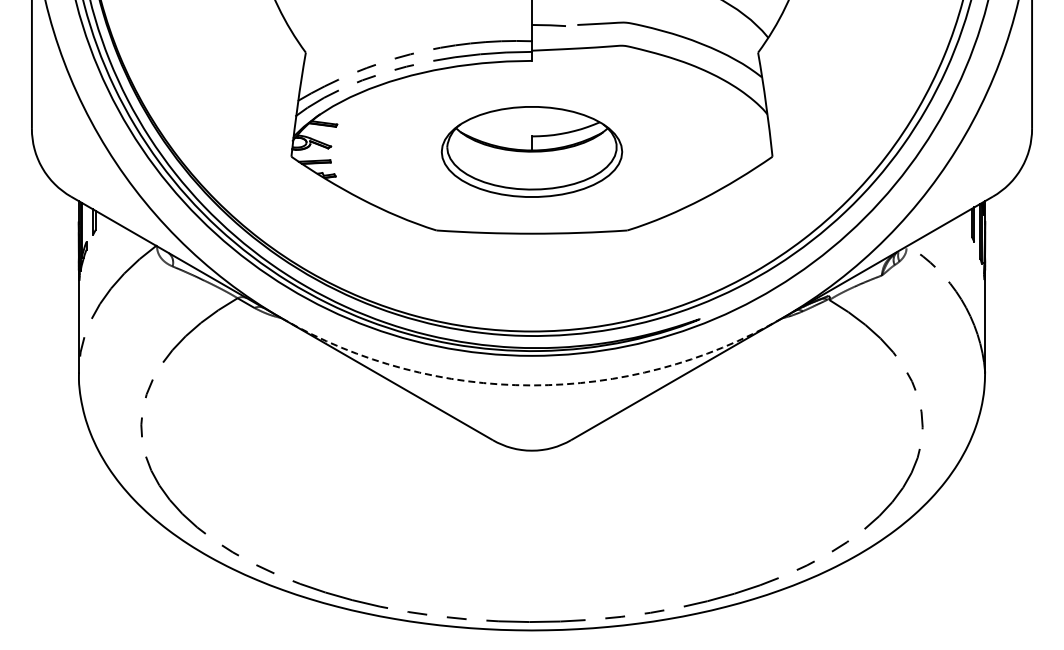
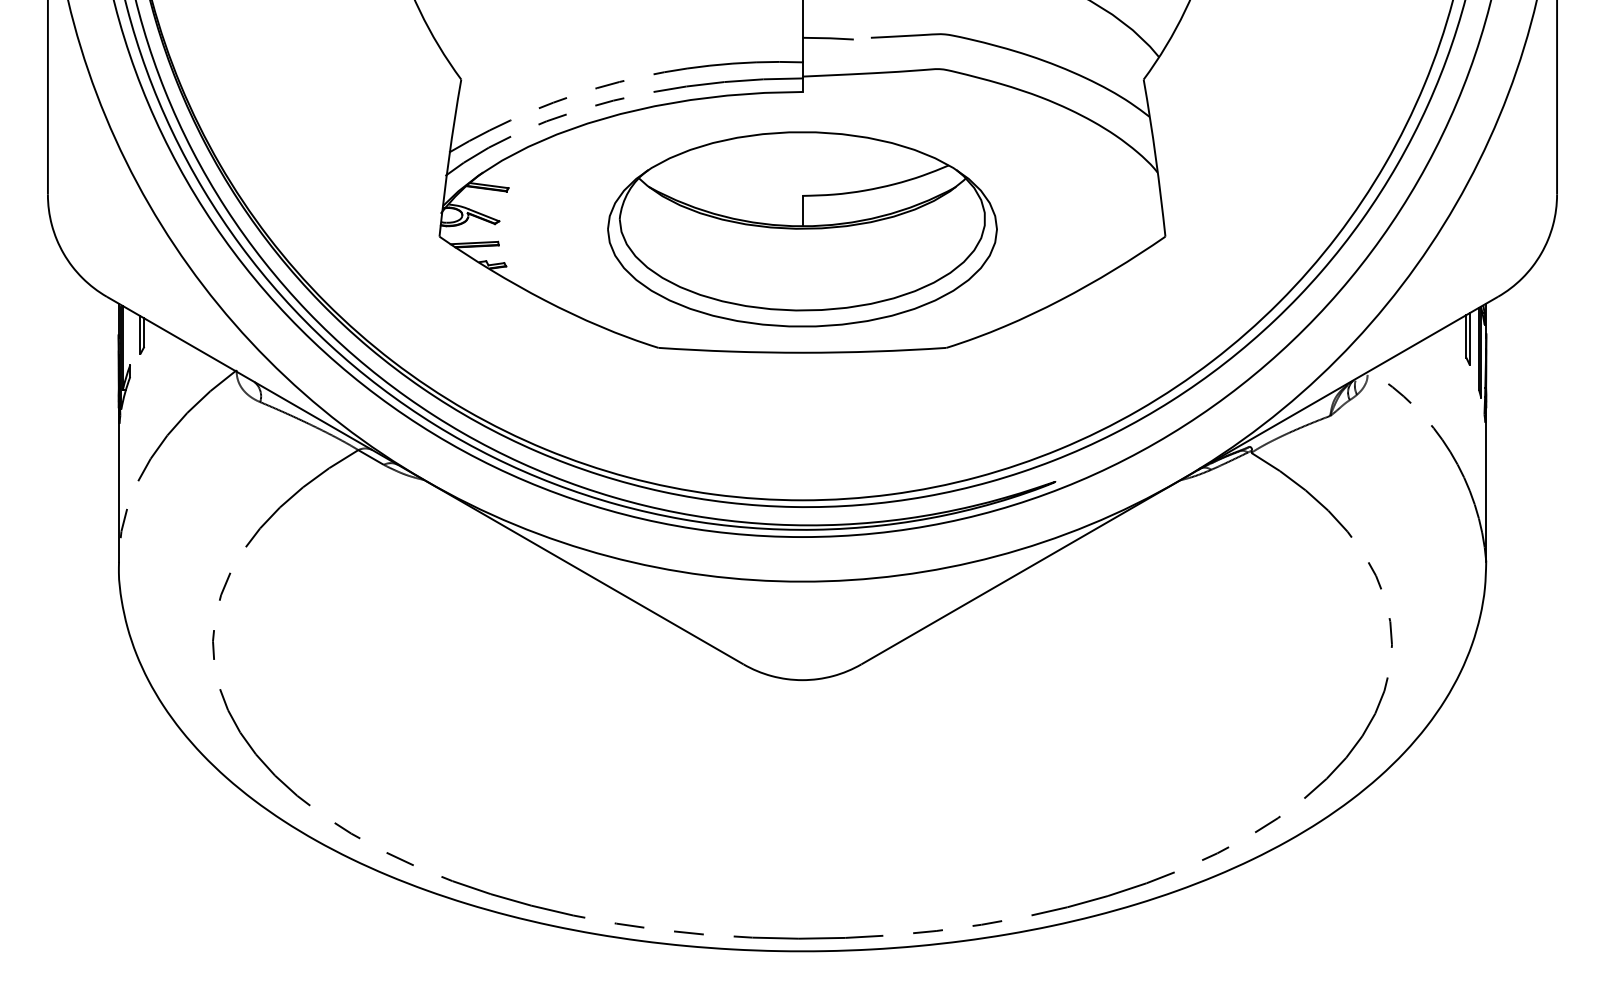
part: (531, 151) -> (801, 228), size x1.43
arc: (532, 385) -> (803, 581), dashed -> solid

